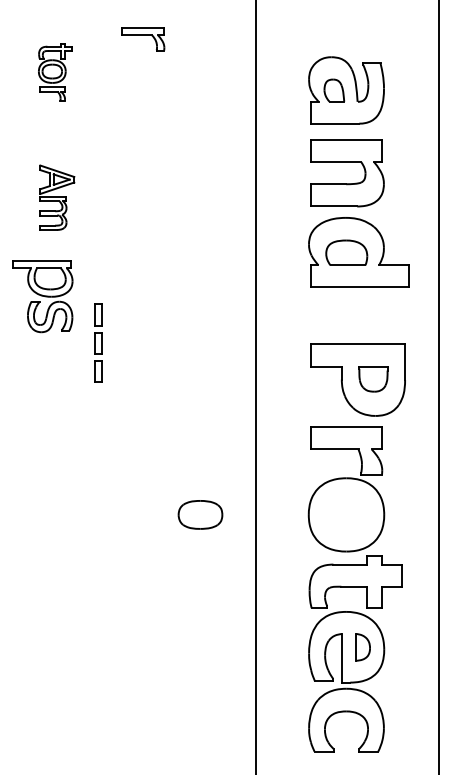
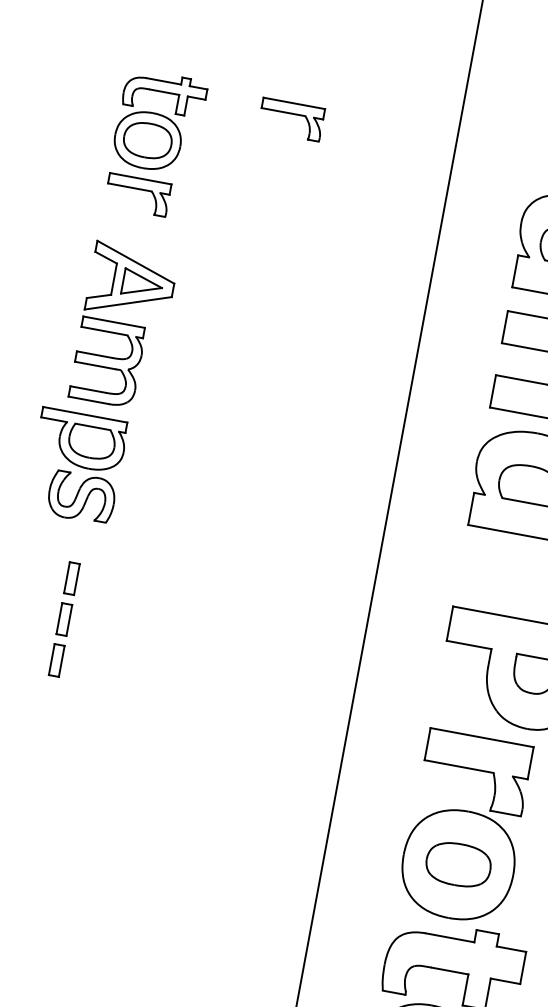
part: (55, 72) -> (155, 144), size x1.67
part: (57, 197) -> (124, 326), size x1.67
part: (98, 342) -> (64, 618), moved
part: (200, 514) -> (458, 864), moved

